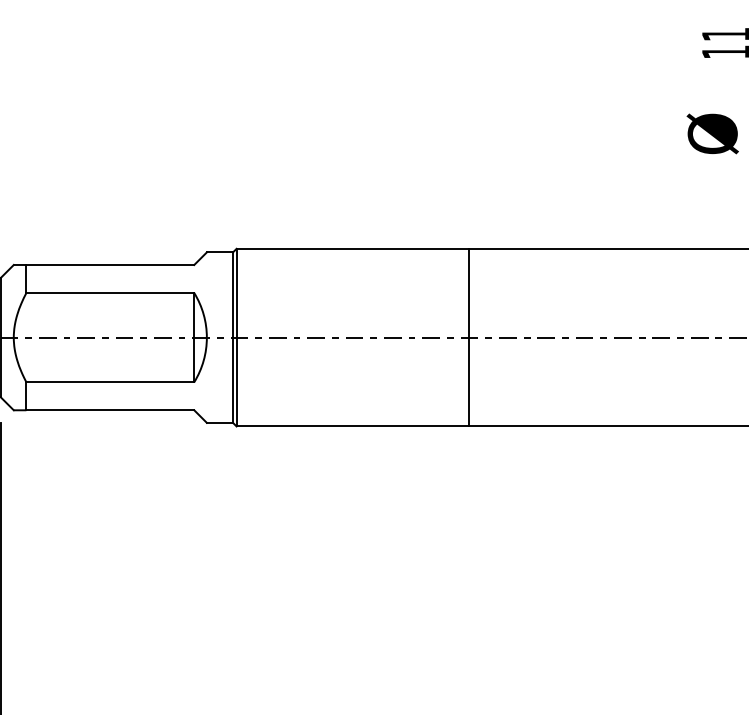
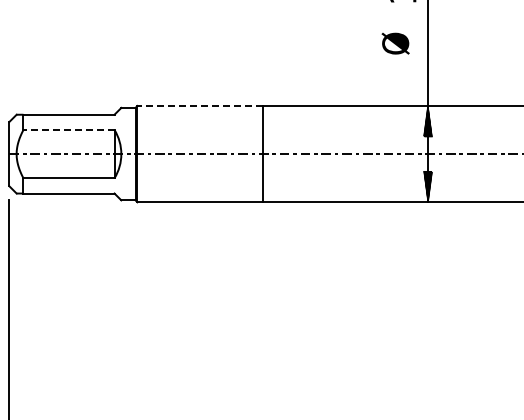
line: (352, 247) -> (200, 105), solid -> dashed
line: (111, 292) -> (69, 129), solid -> dashed

